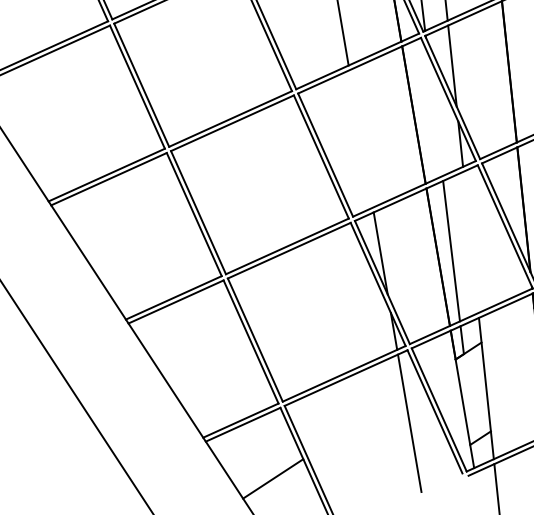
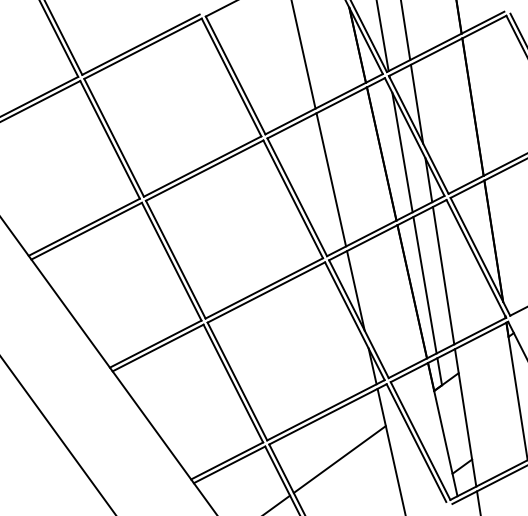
line: (435, 114) -> (402, 152), added
line: (361, 138) -> (331, 179), added
line: (470, 242) -> (443, 275), added
line: (355, 424) -> (339, 459), added

